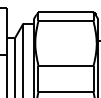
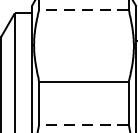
line: (66, 21) -> (84, 9), solid -> dashed
line: (66, 92) -> (84, 125), solid -> dashed

